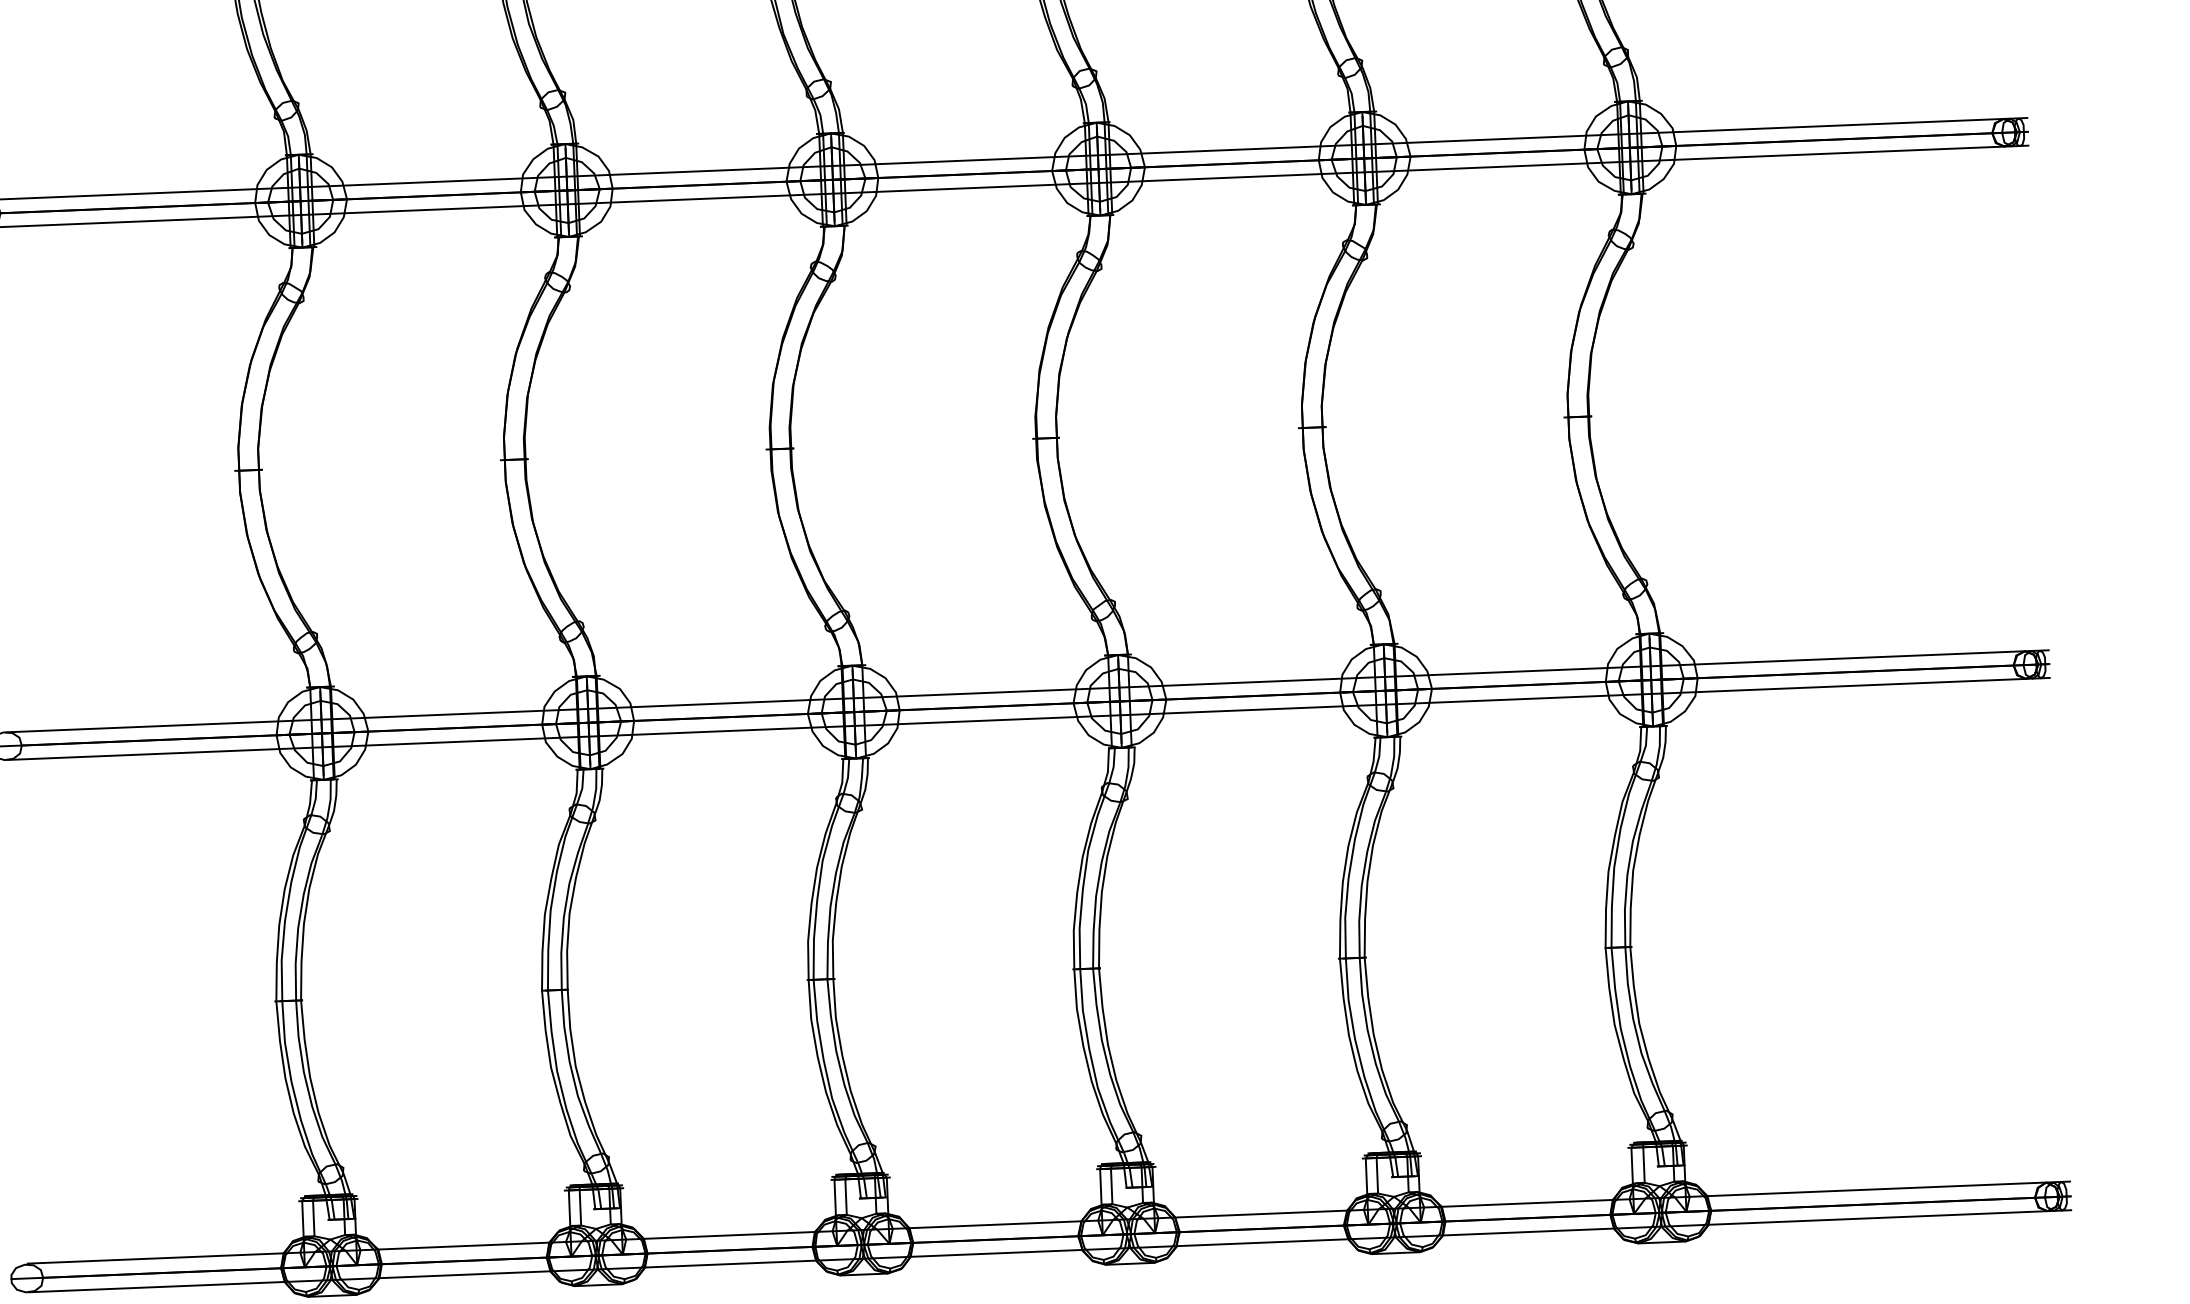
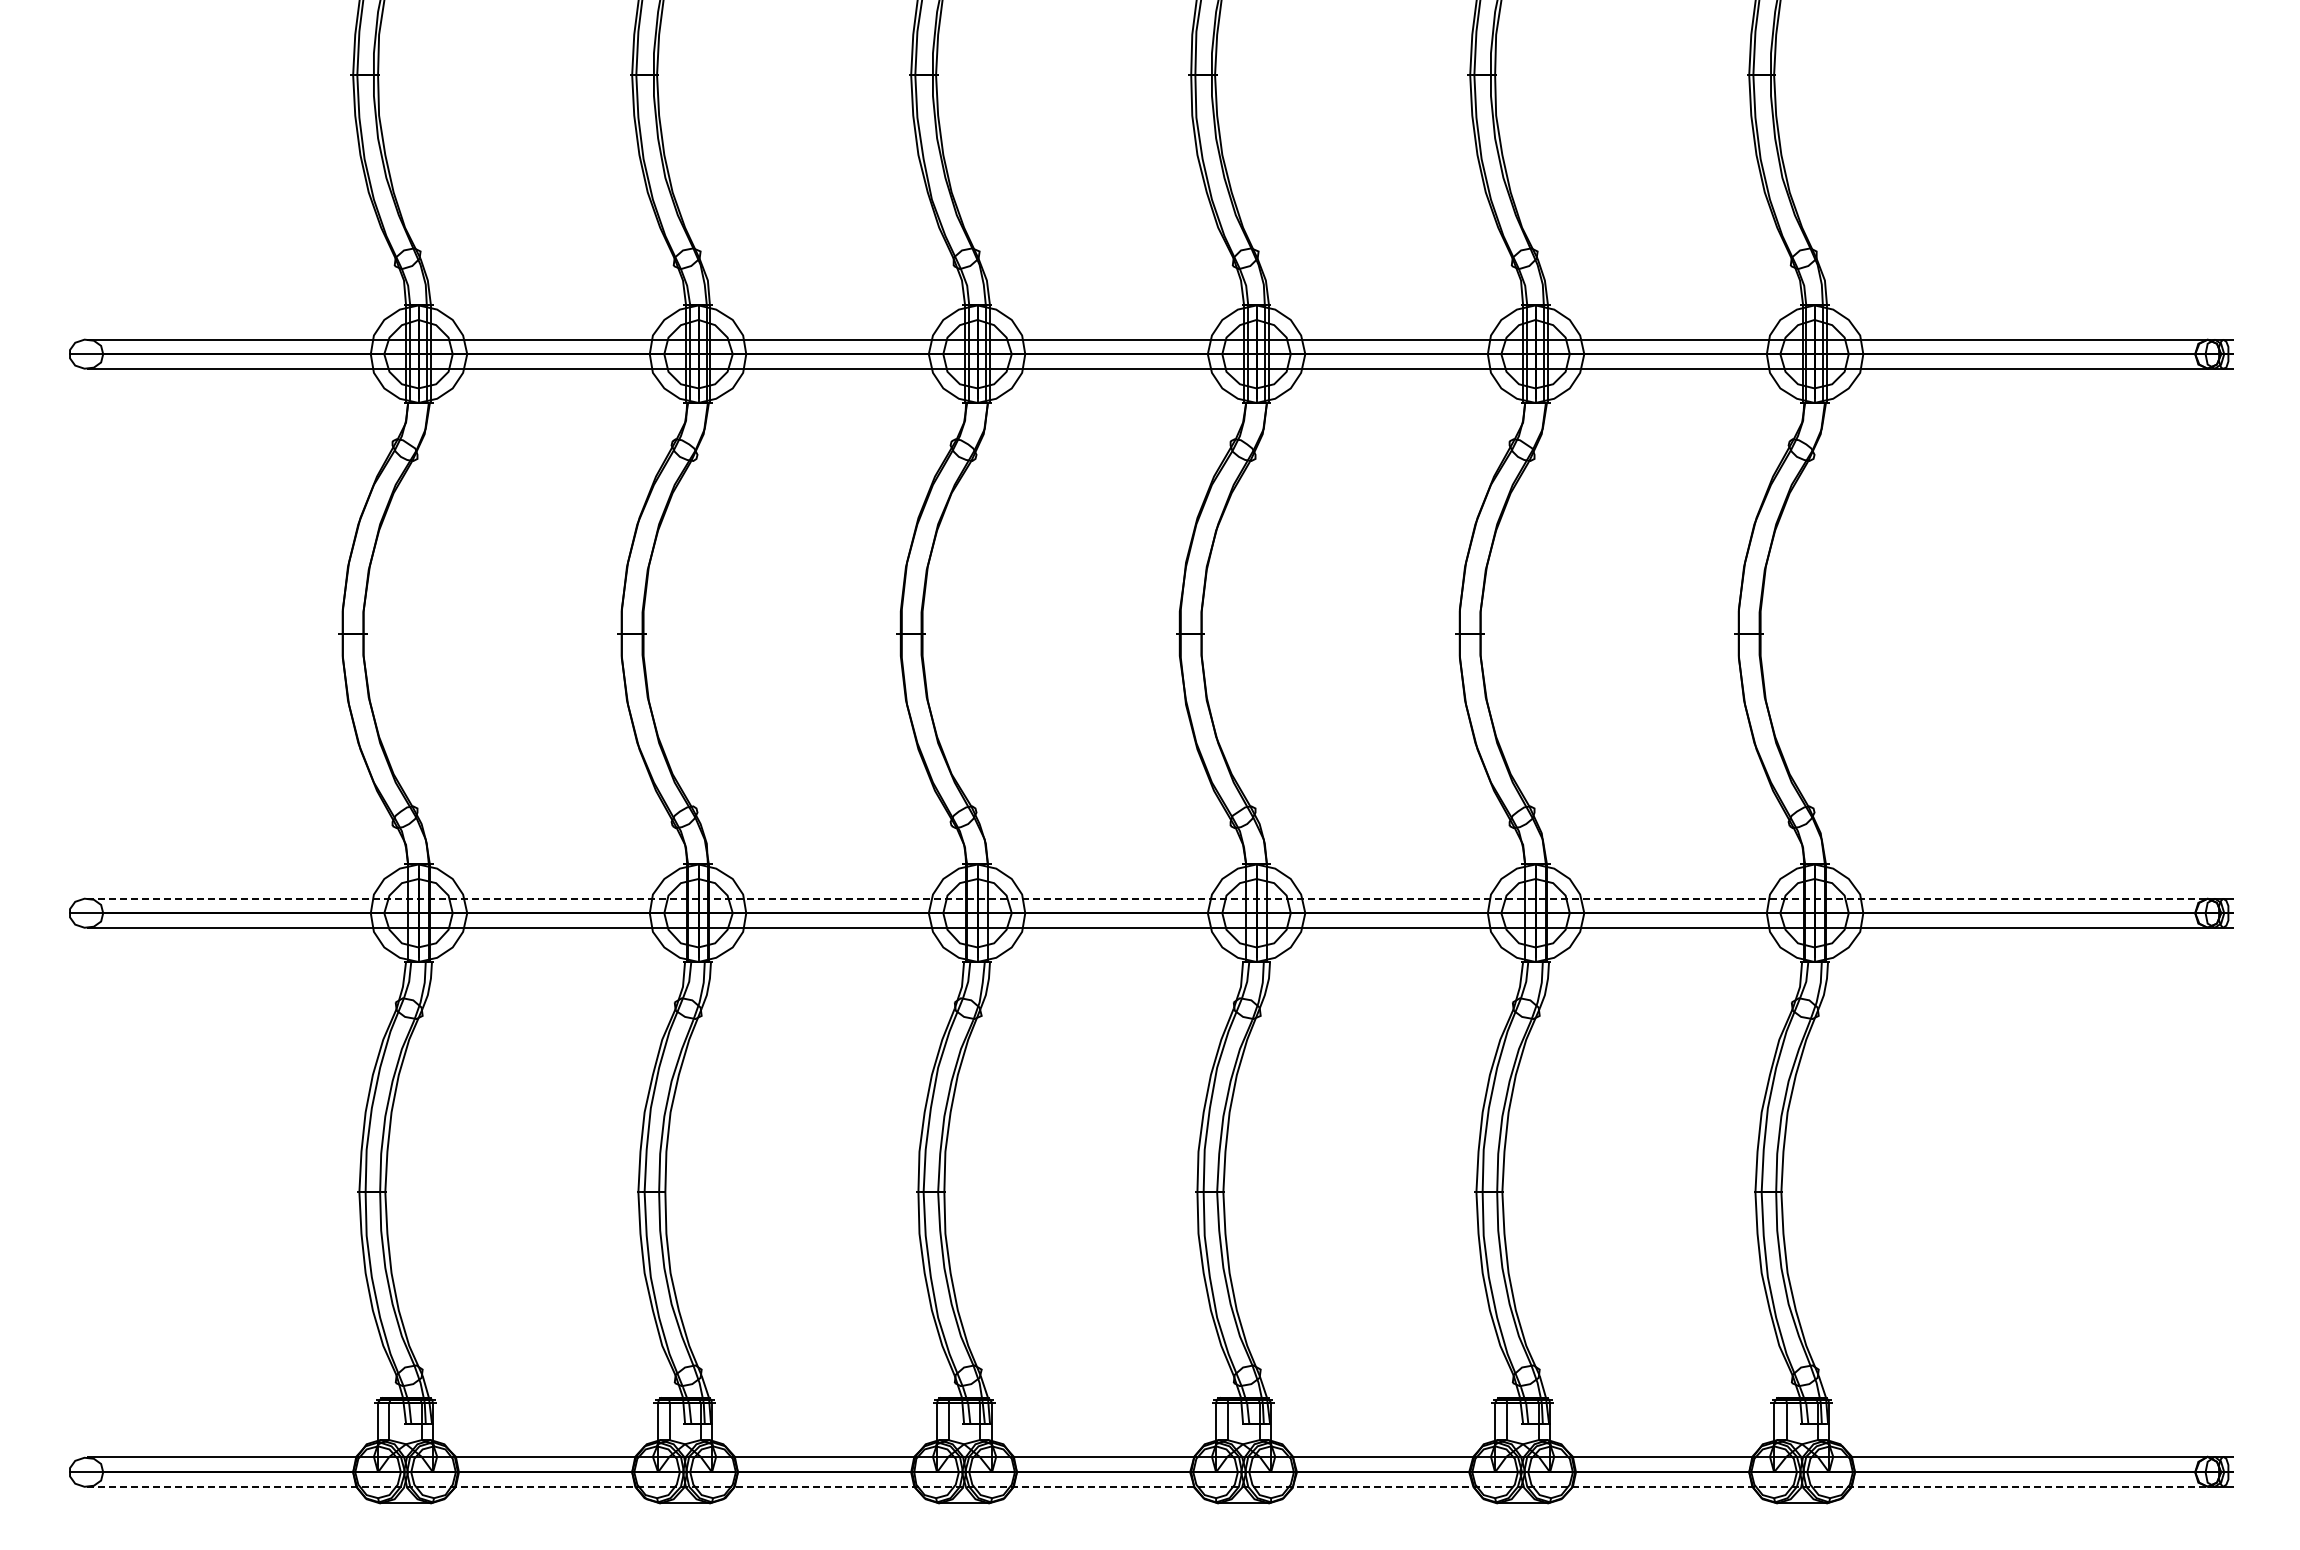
line: (1015, 691) -> (1147, 898), solid -> dashed
line: (1038, 1251) -> (1147, 1486), solid -> dashed

